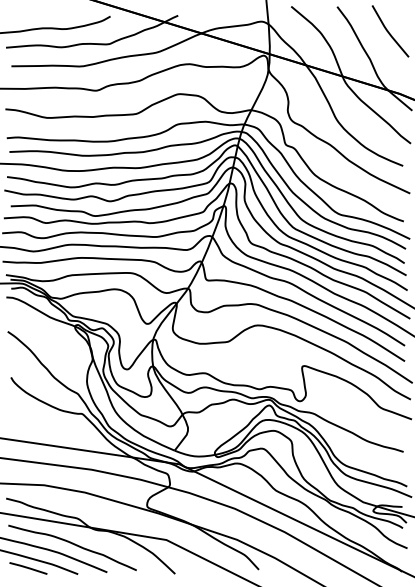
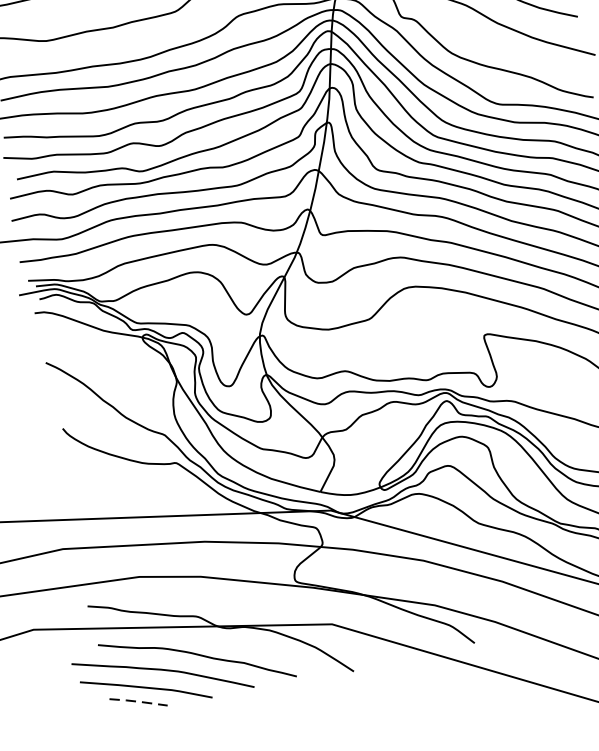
line: (28, 568) -> (138, 702), solid -> dashed

